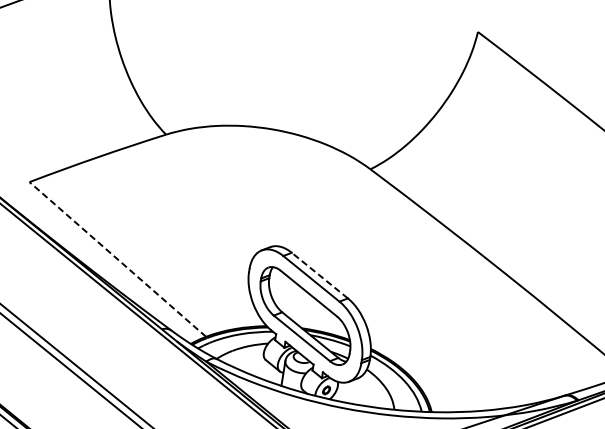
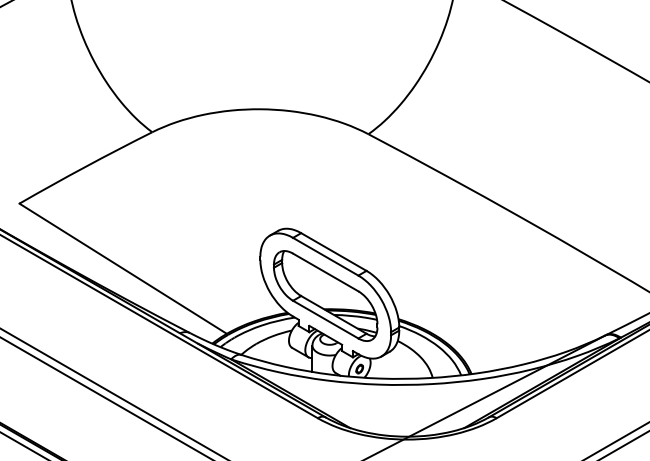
line: (117, 259) -> (122, 268), dashed -> solid
line: (319, 276) -> (333, 252), dashed -> solid

